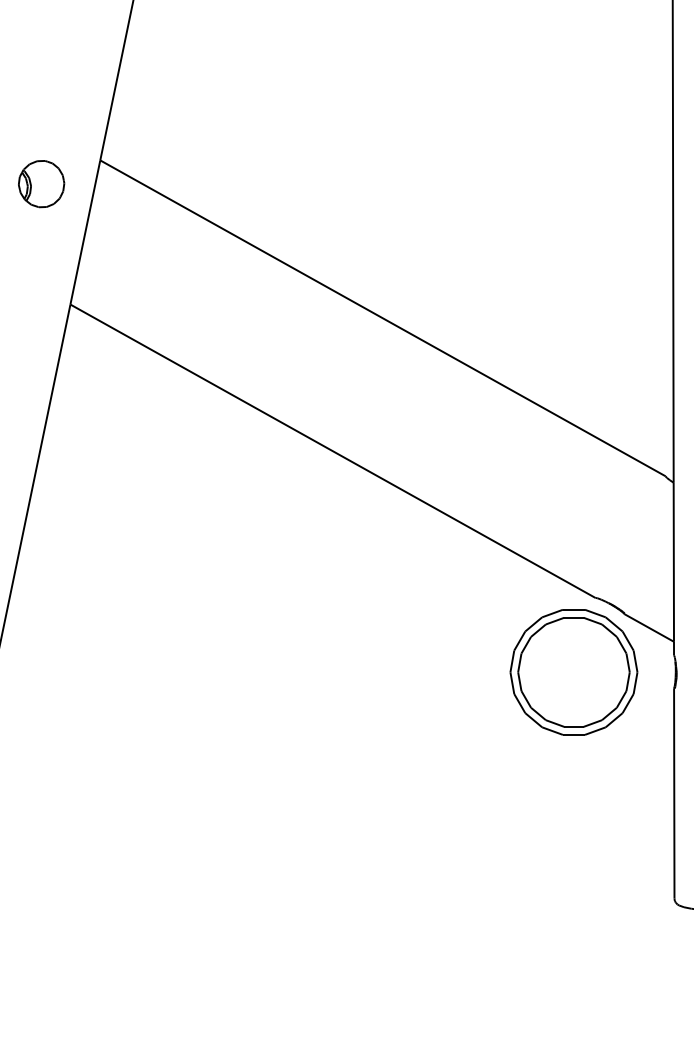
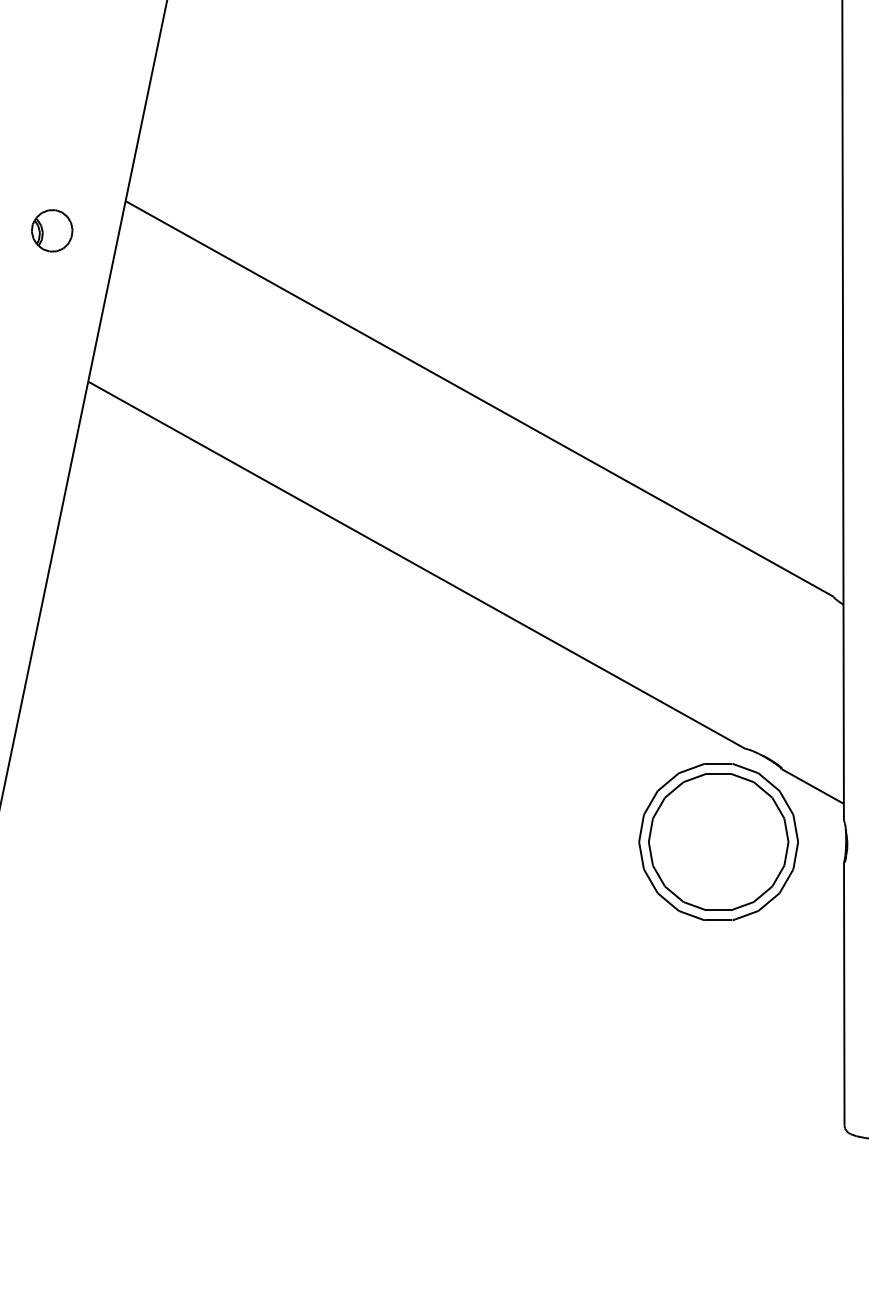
part: (41, 183) -> (52, 230), size x0.71

